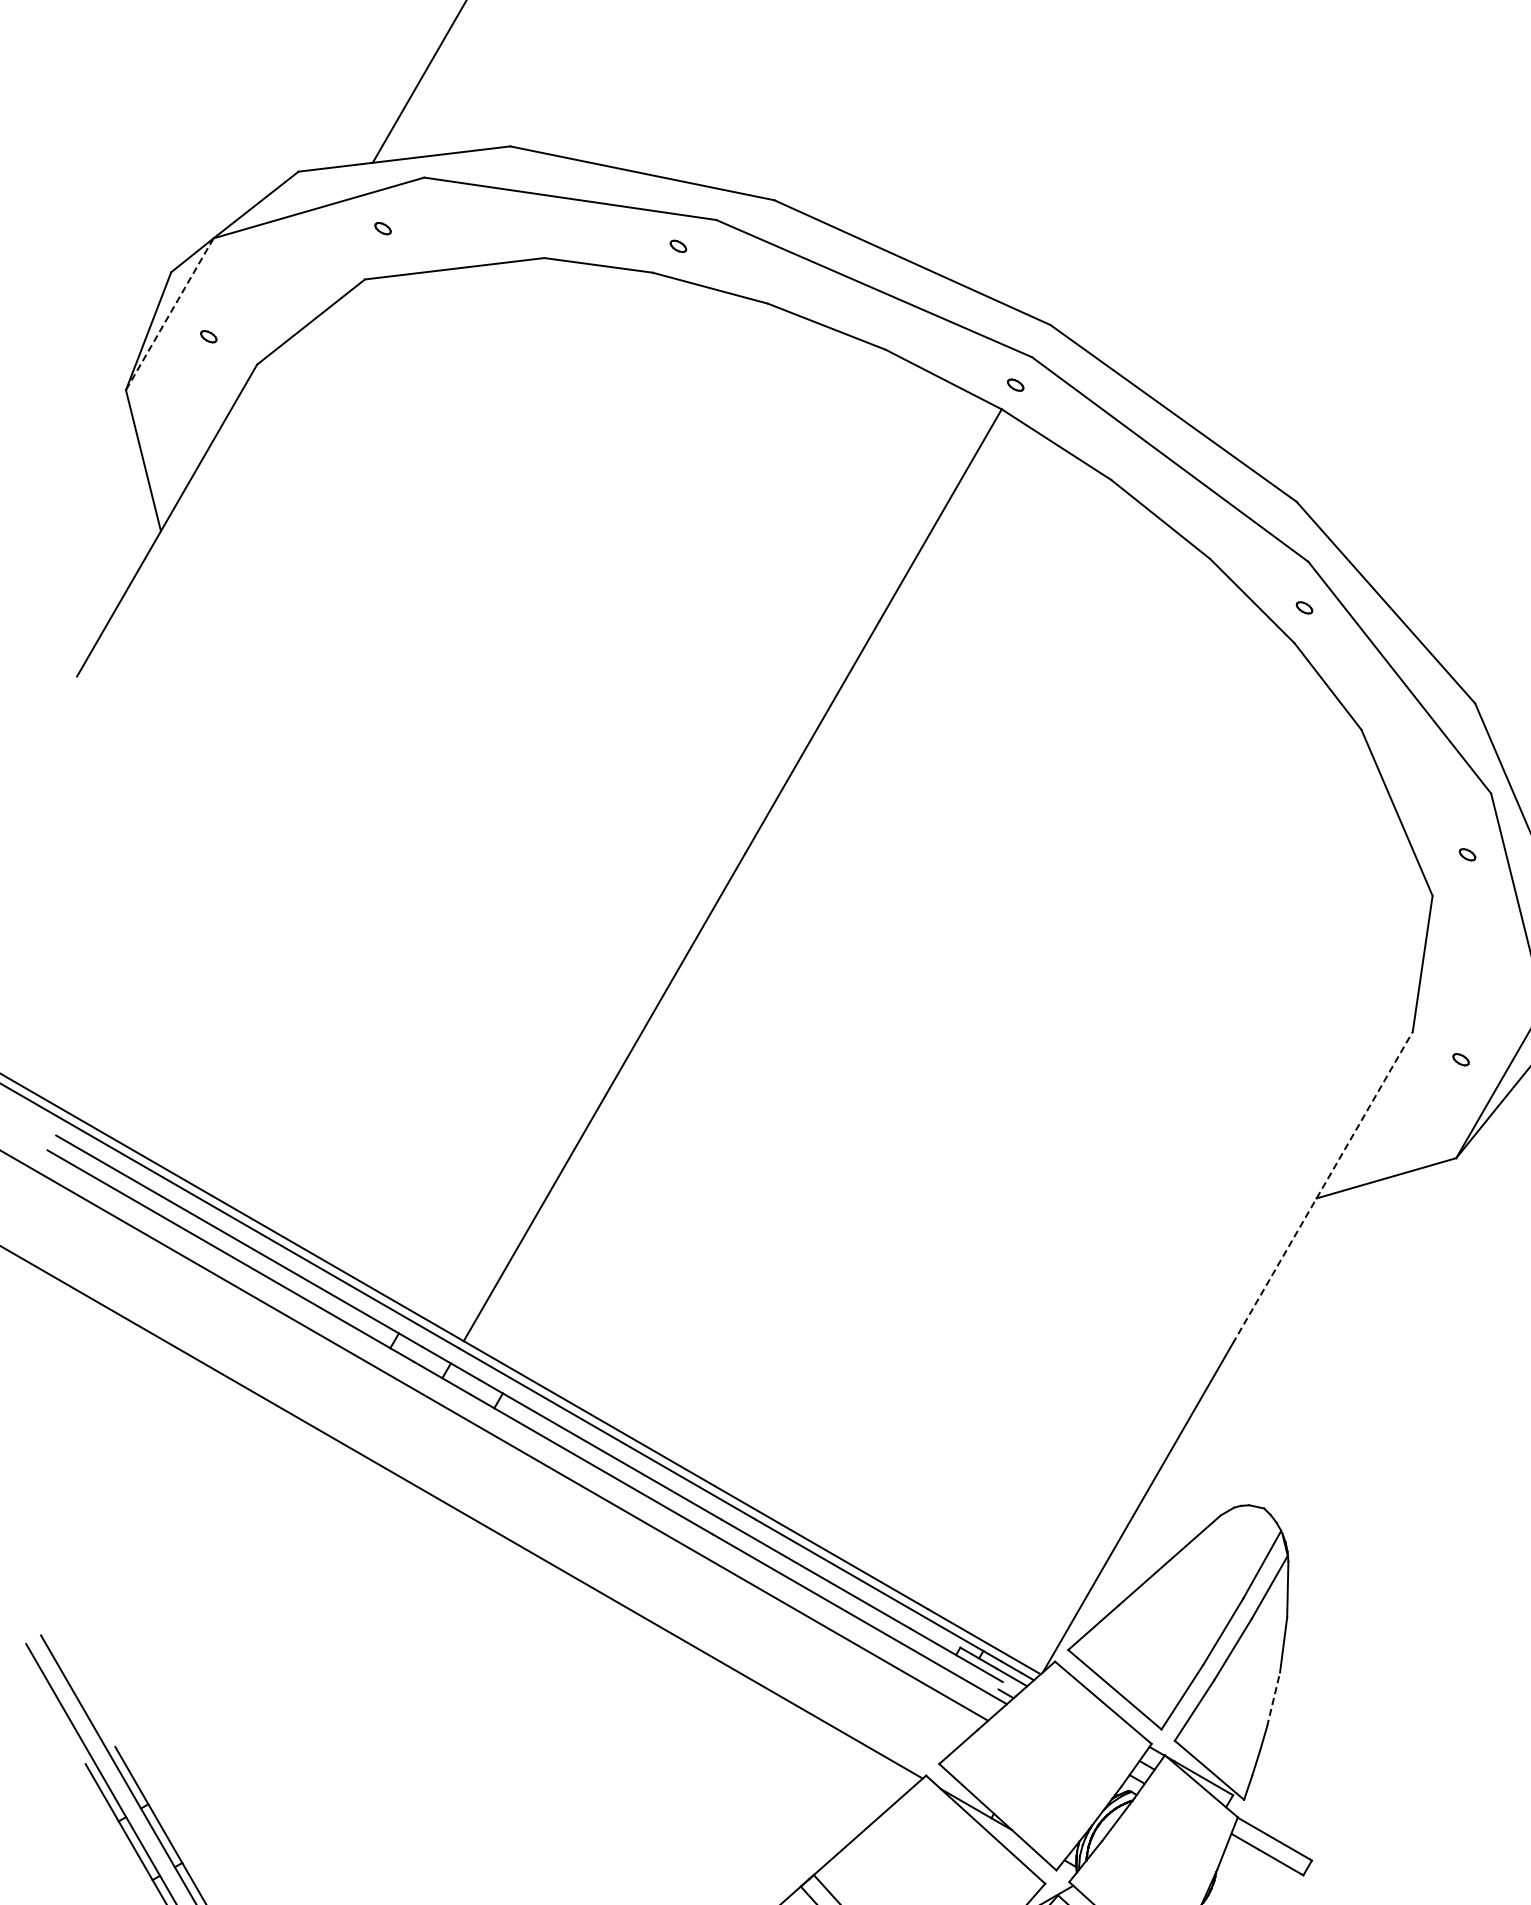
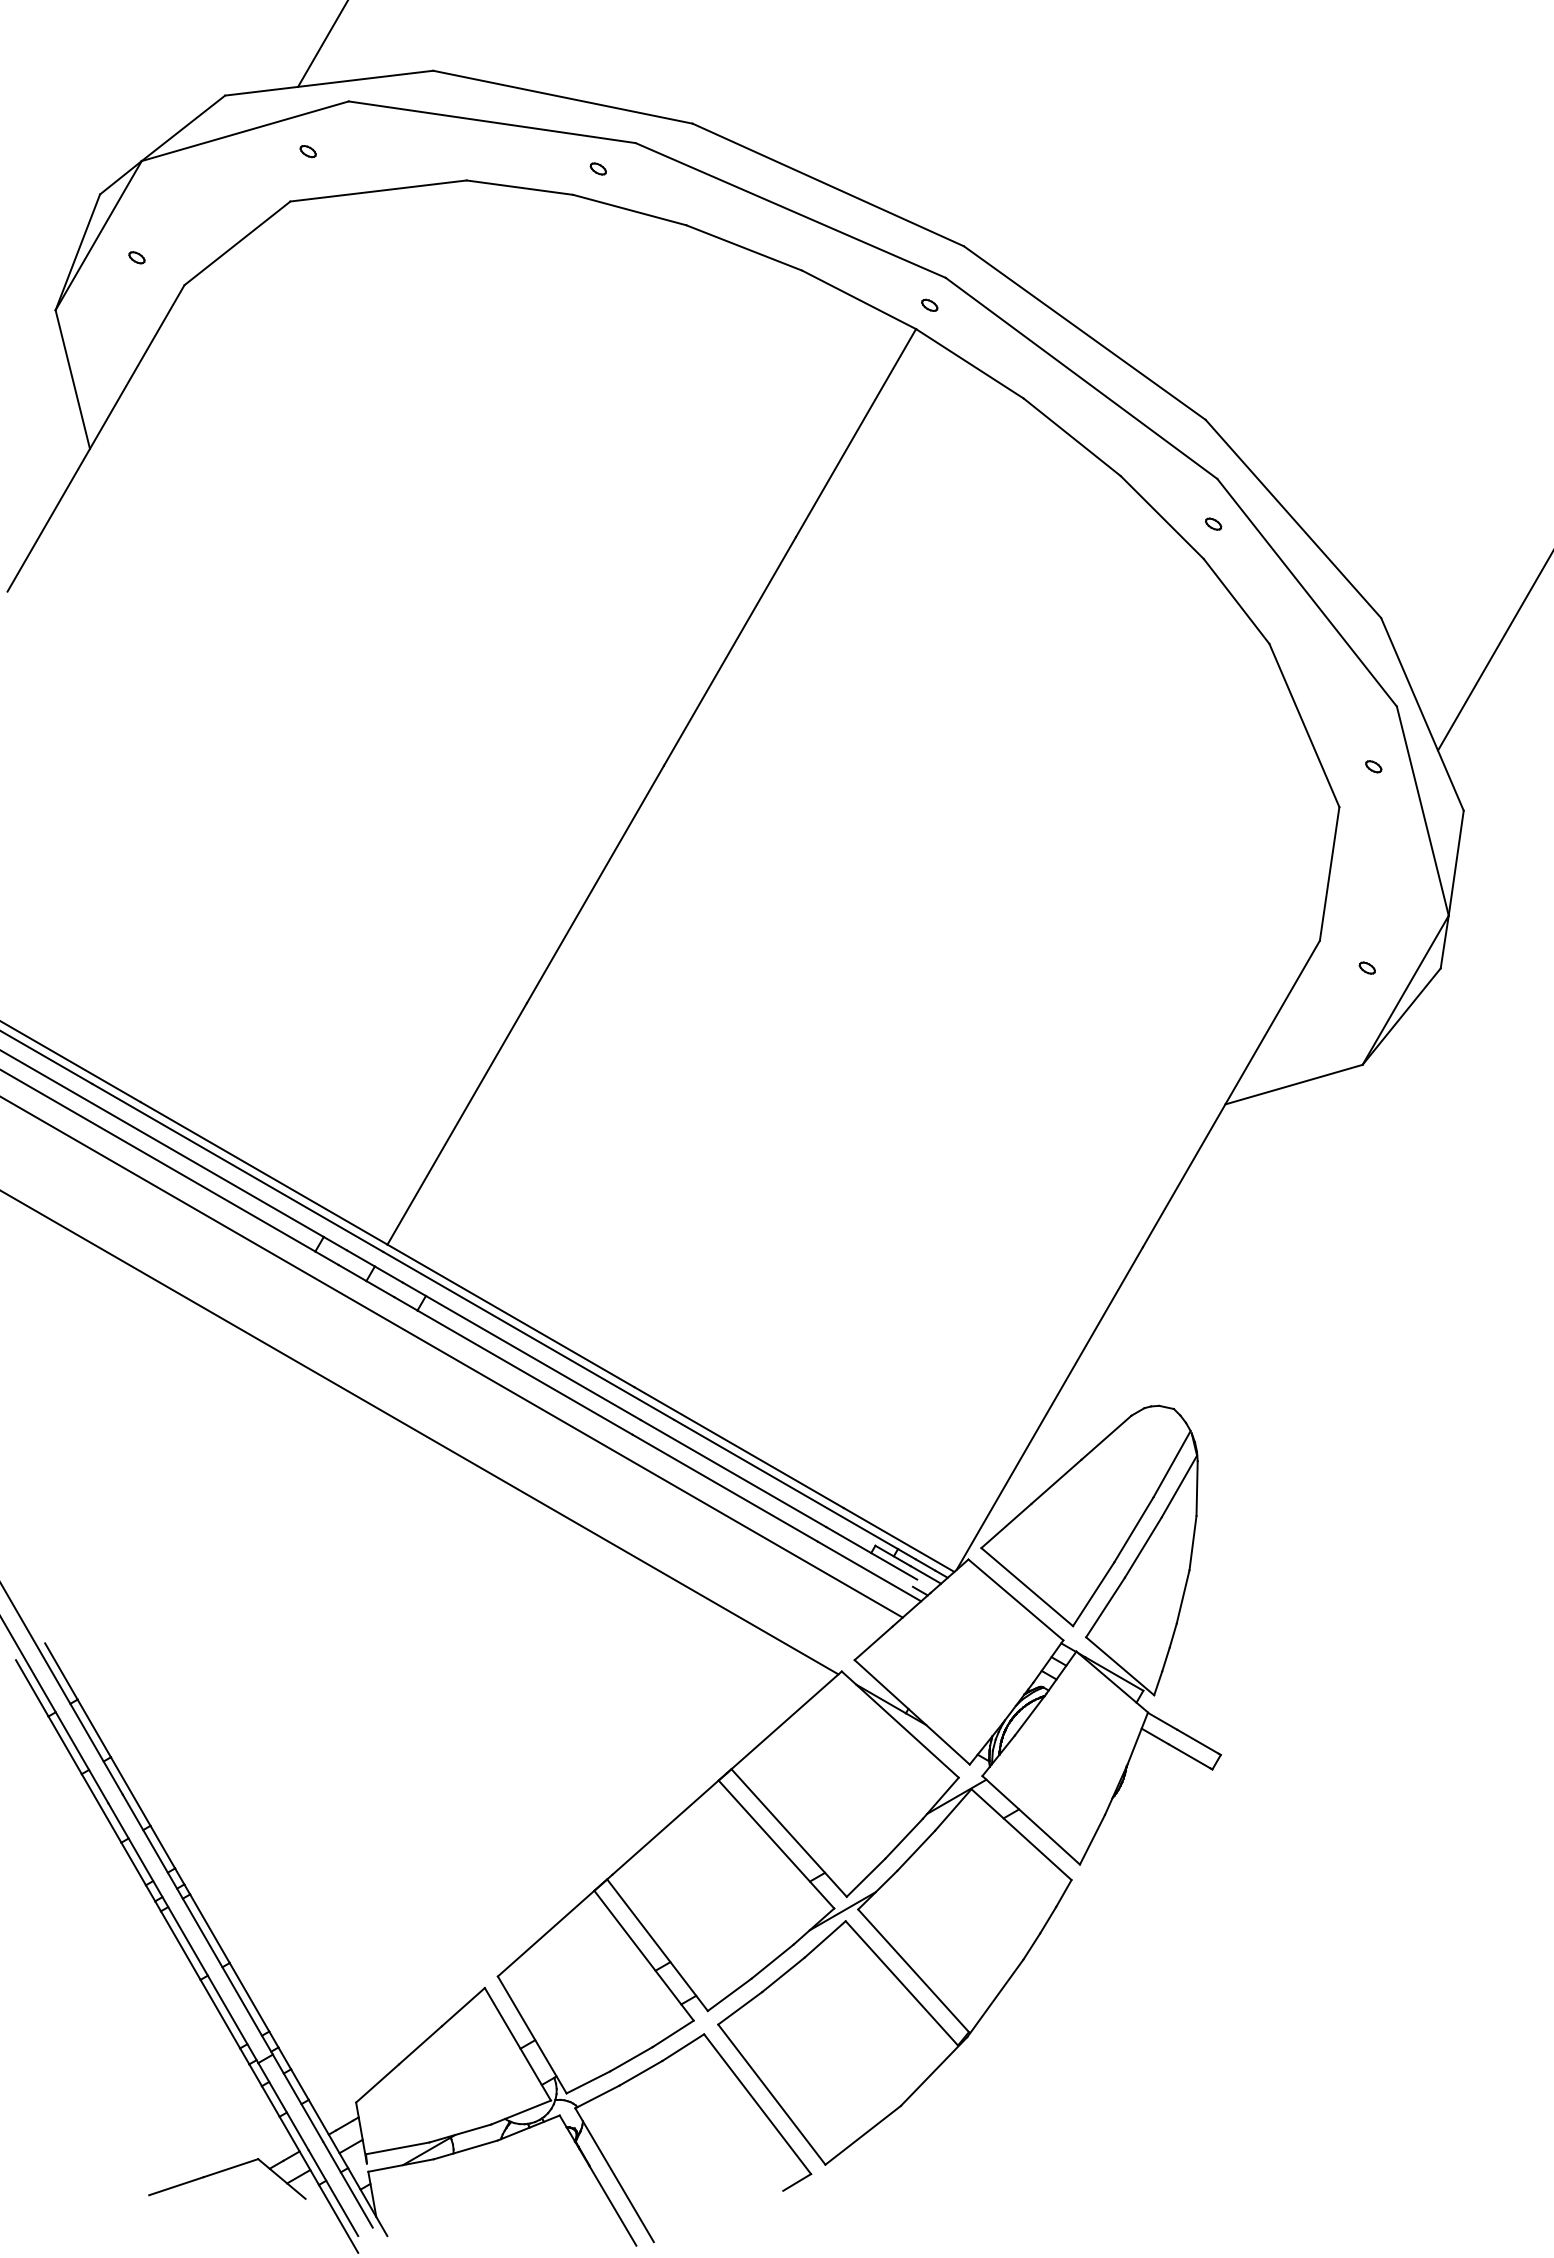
line: (169, 314) -> (98, 235), dashed -> solid
line: (1322, 1187) -> (1231, 1093), dashed -> solid
line: (1273, 1699) -> (1183, 1596), dashed -> solid

